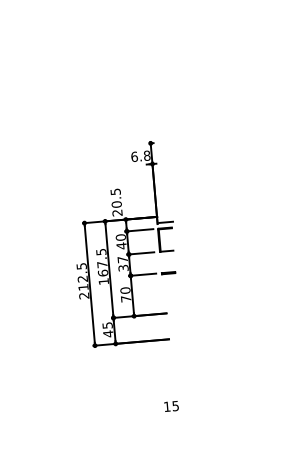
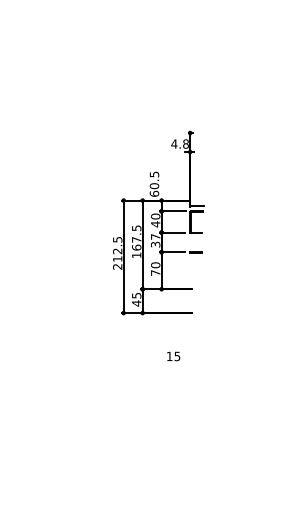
text: (134, 156) -> (174, 143), 6.8 -> 4.8
text: (117, 212) -> (154, 193), 20.5 -> 60.5
text: (171, 406) -> (173, 356), moved

